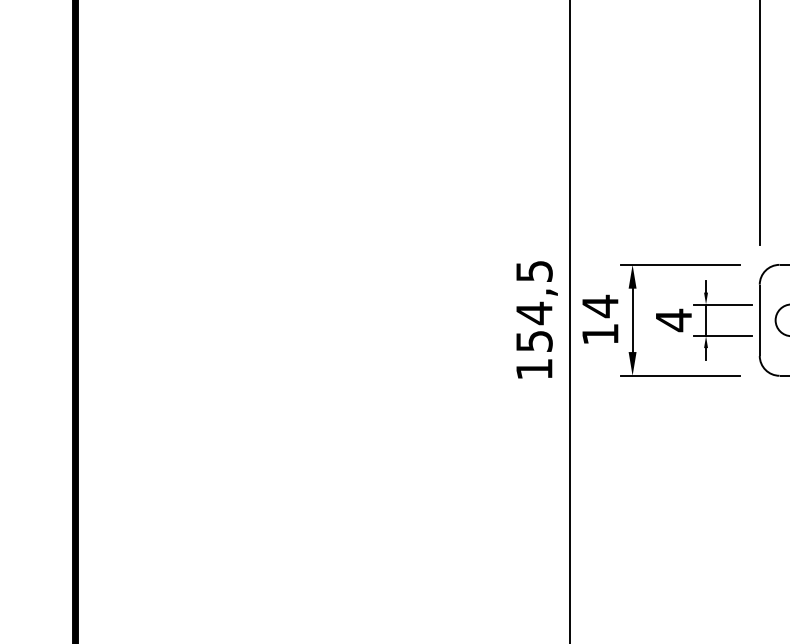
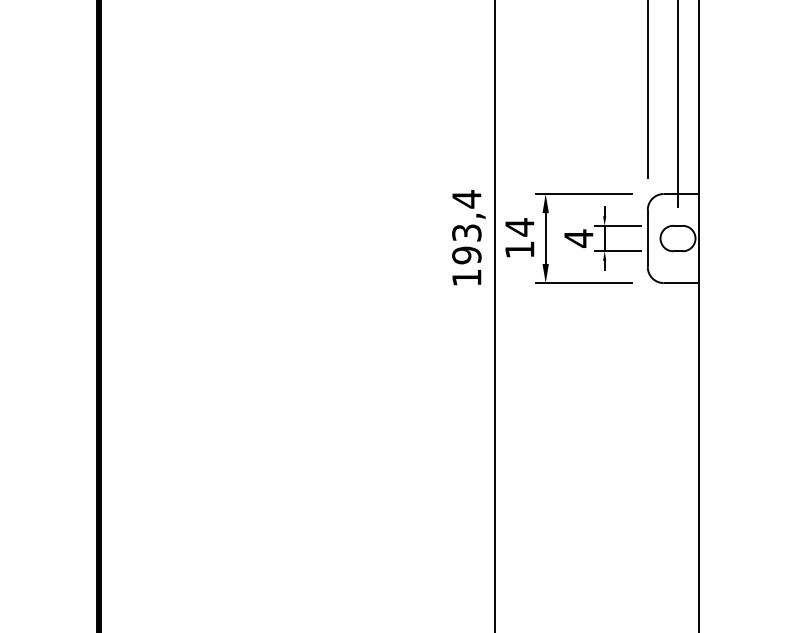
text: (533, 306) -> (466, 227), 154,5 -> 193,4

